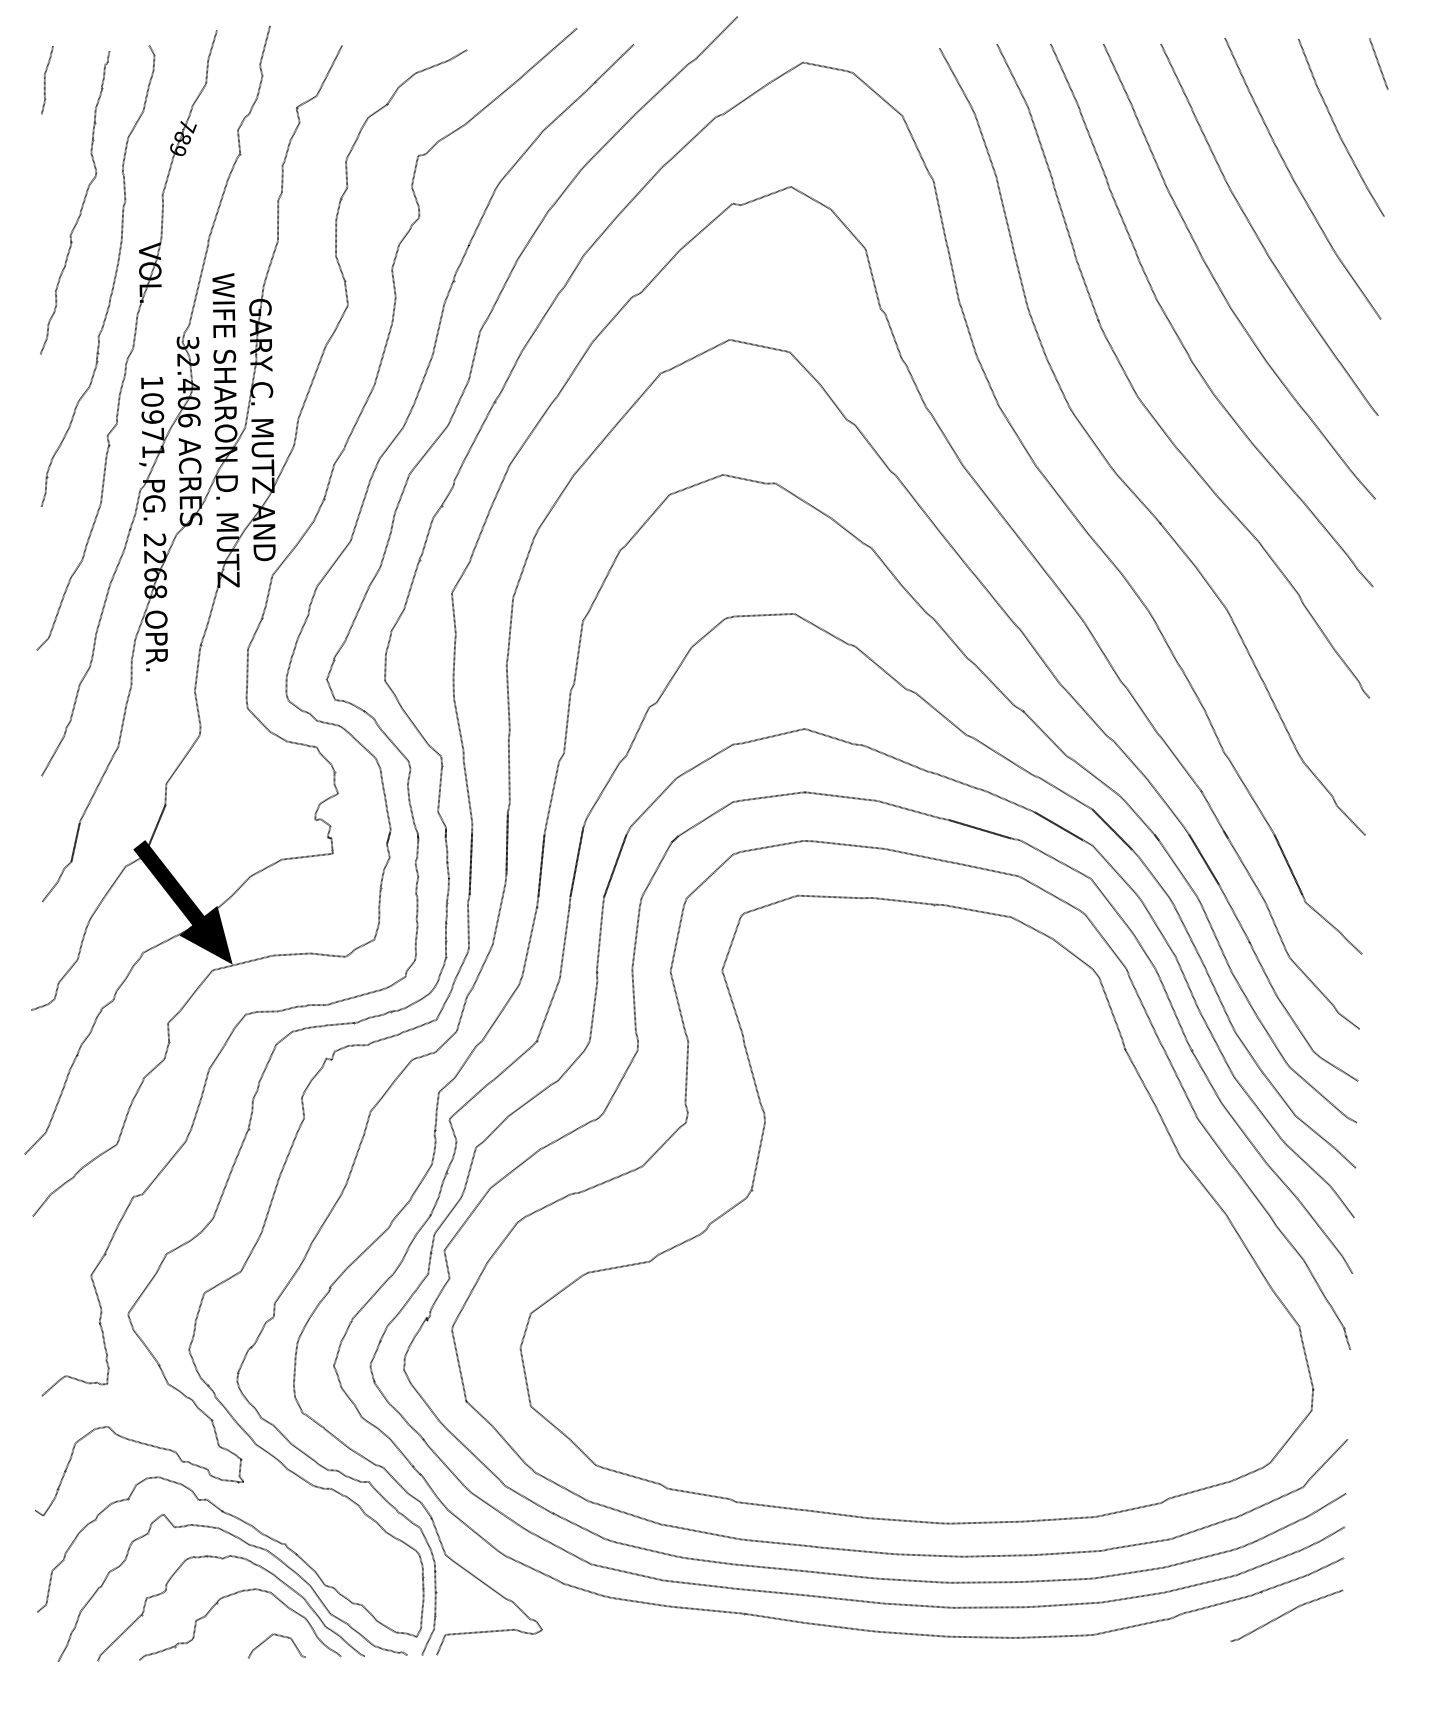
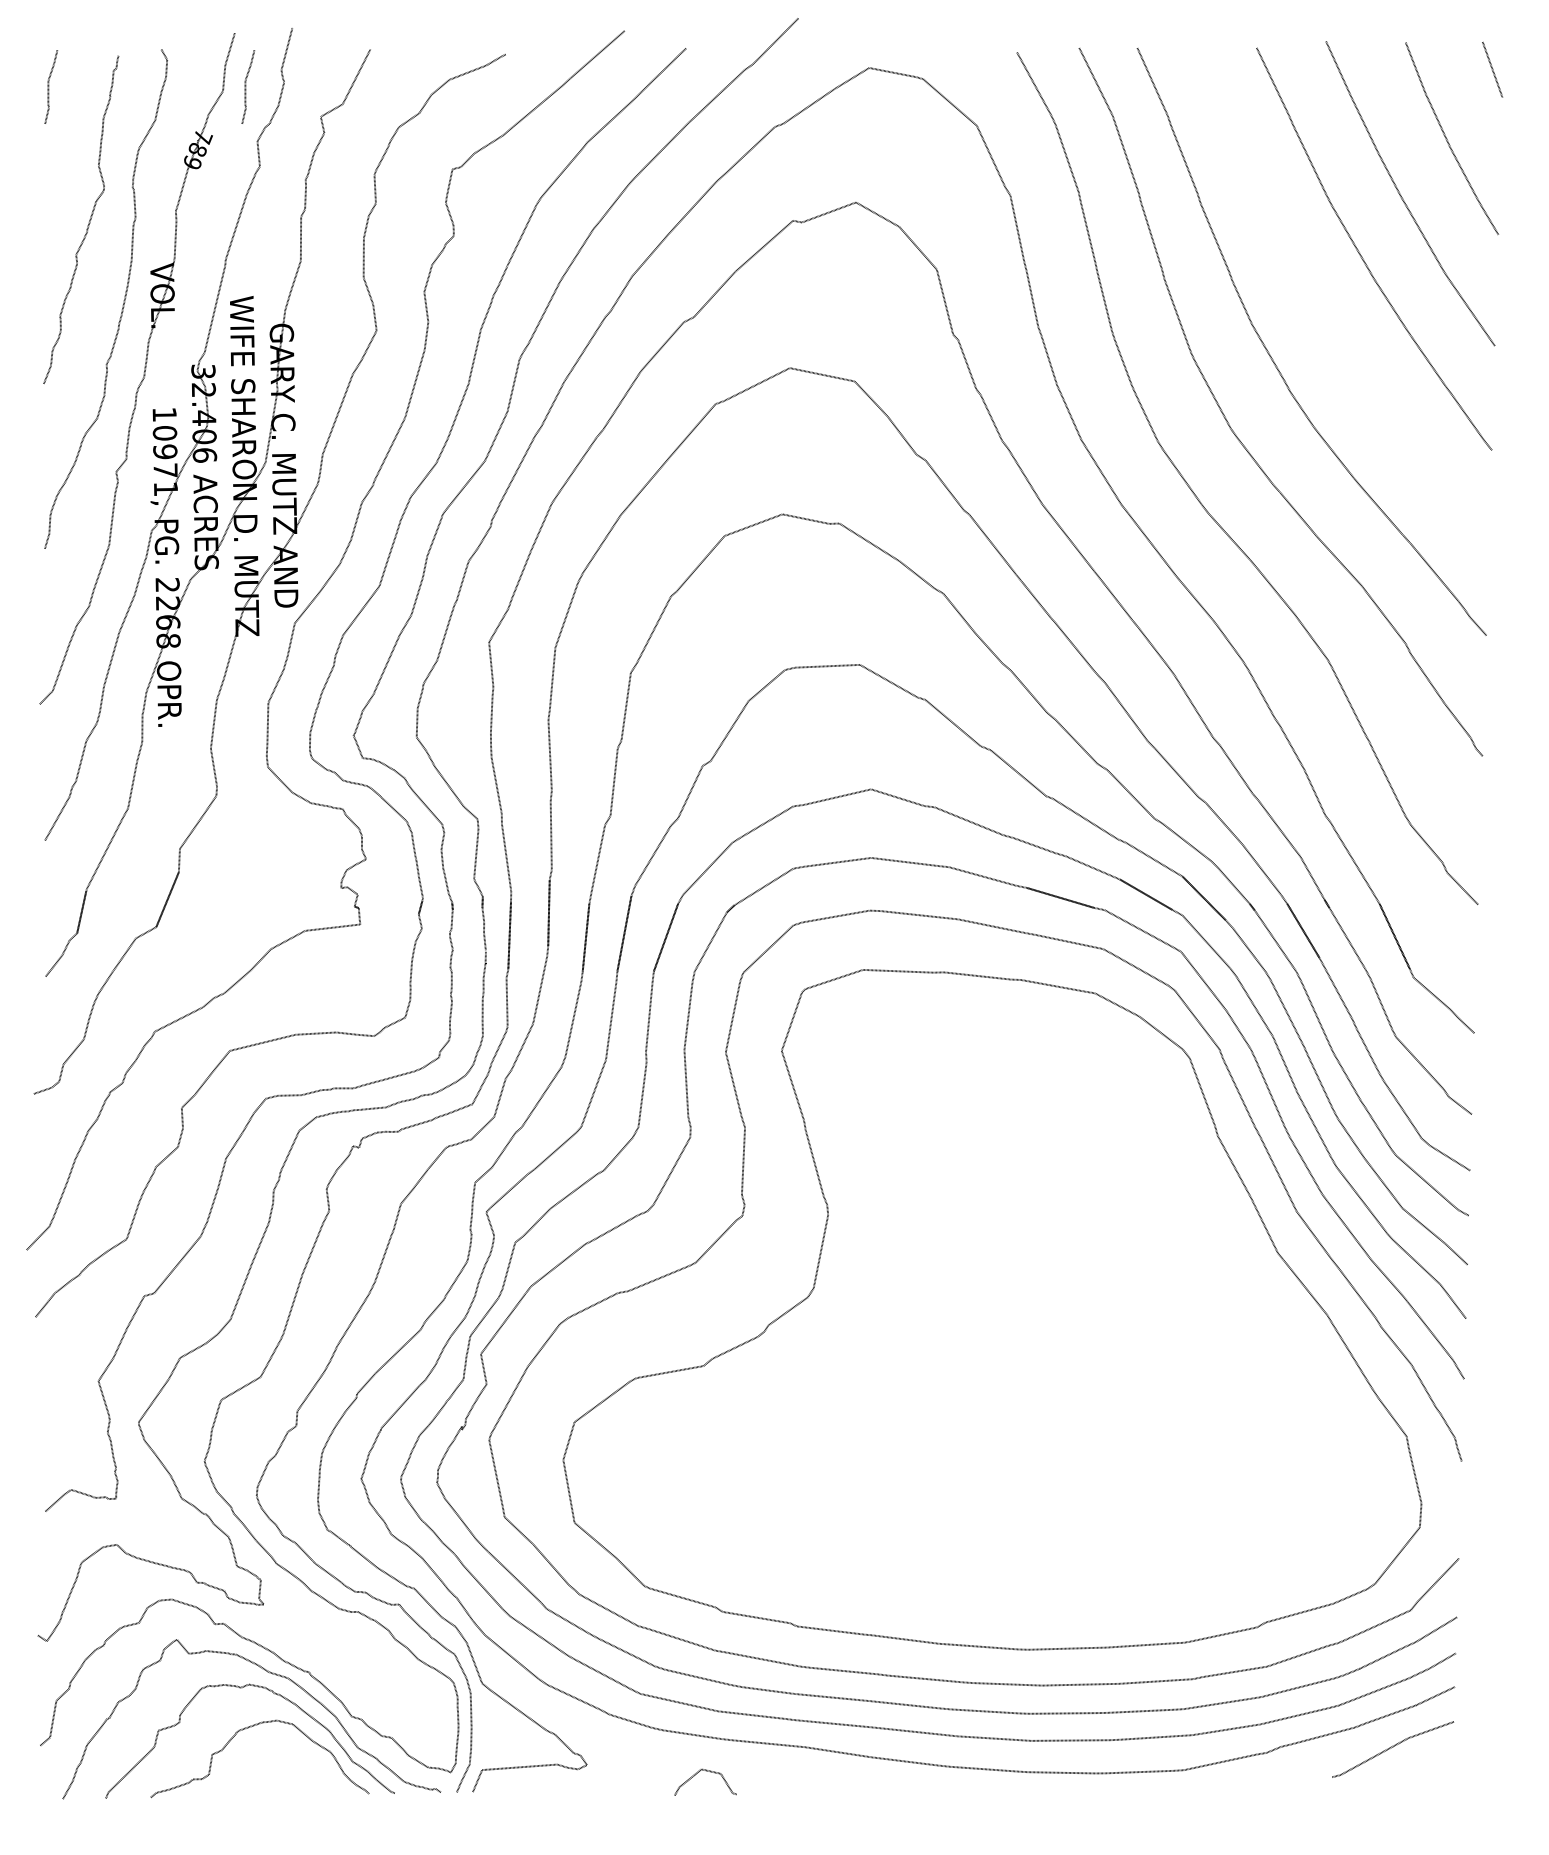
curve: (227, 80) -> (246, 87), added
curve: (1218, 284) -> (1319, 308), removed
fill: (182, 902) -> (197, 977), removed
curve: (278, 1636) -> (707, 1771), moved

